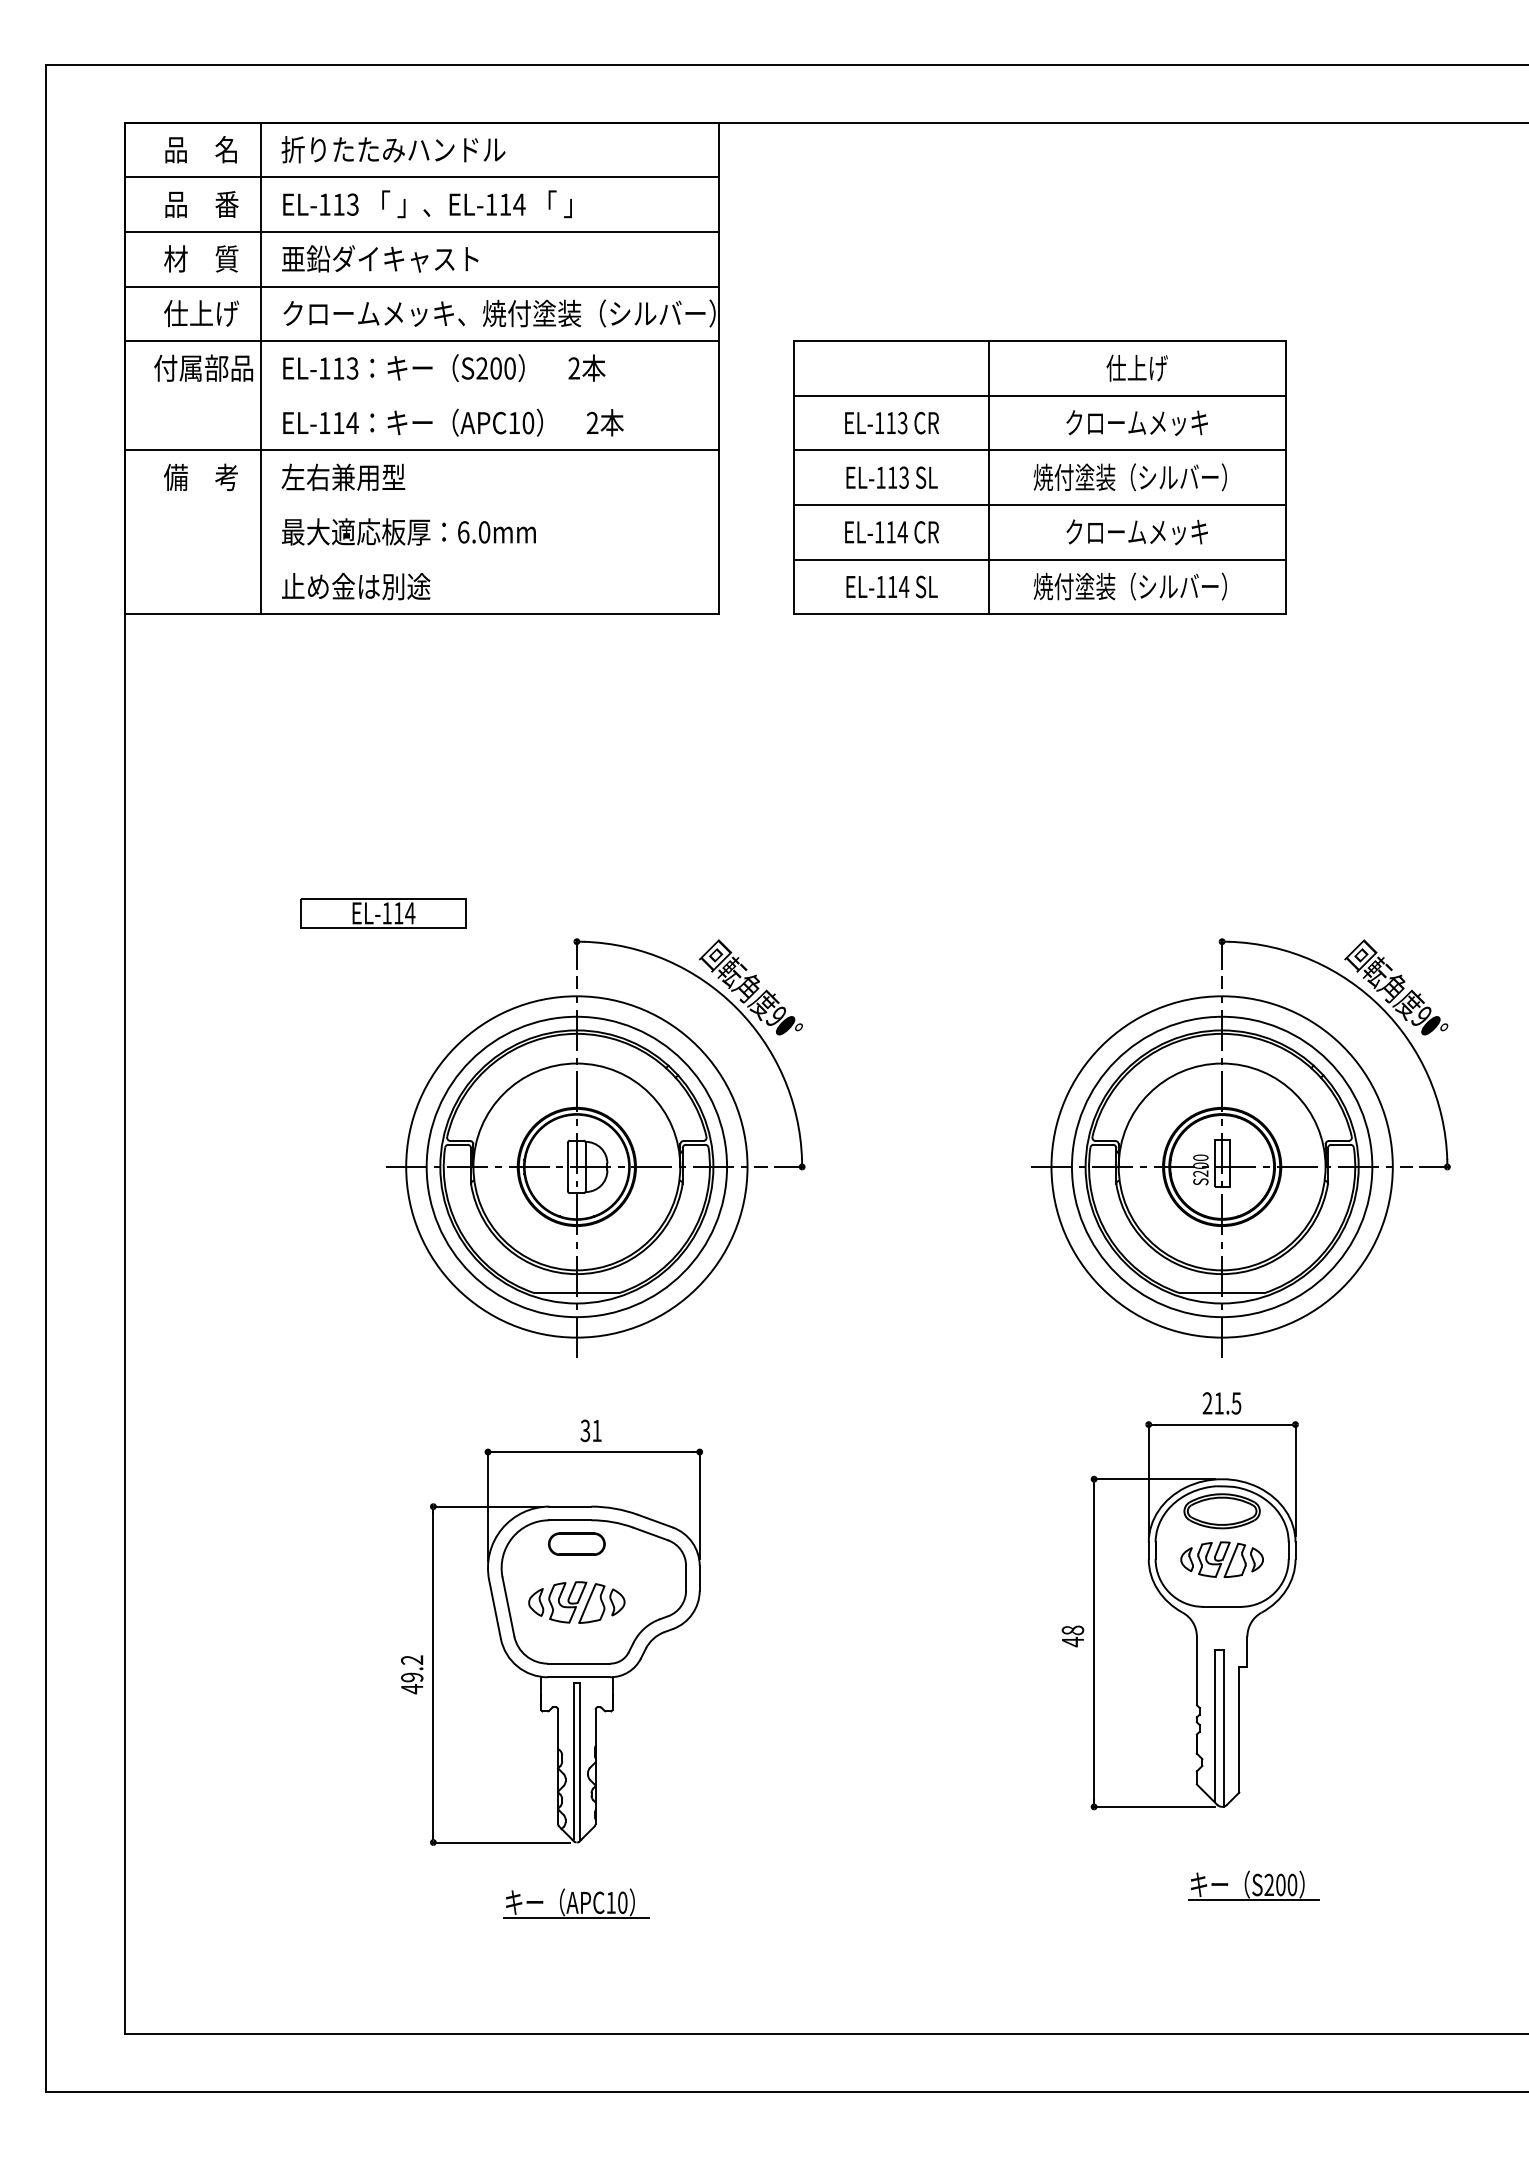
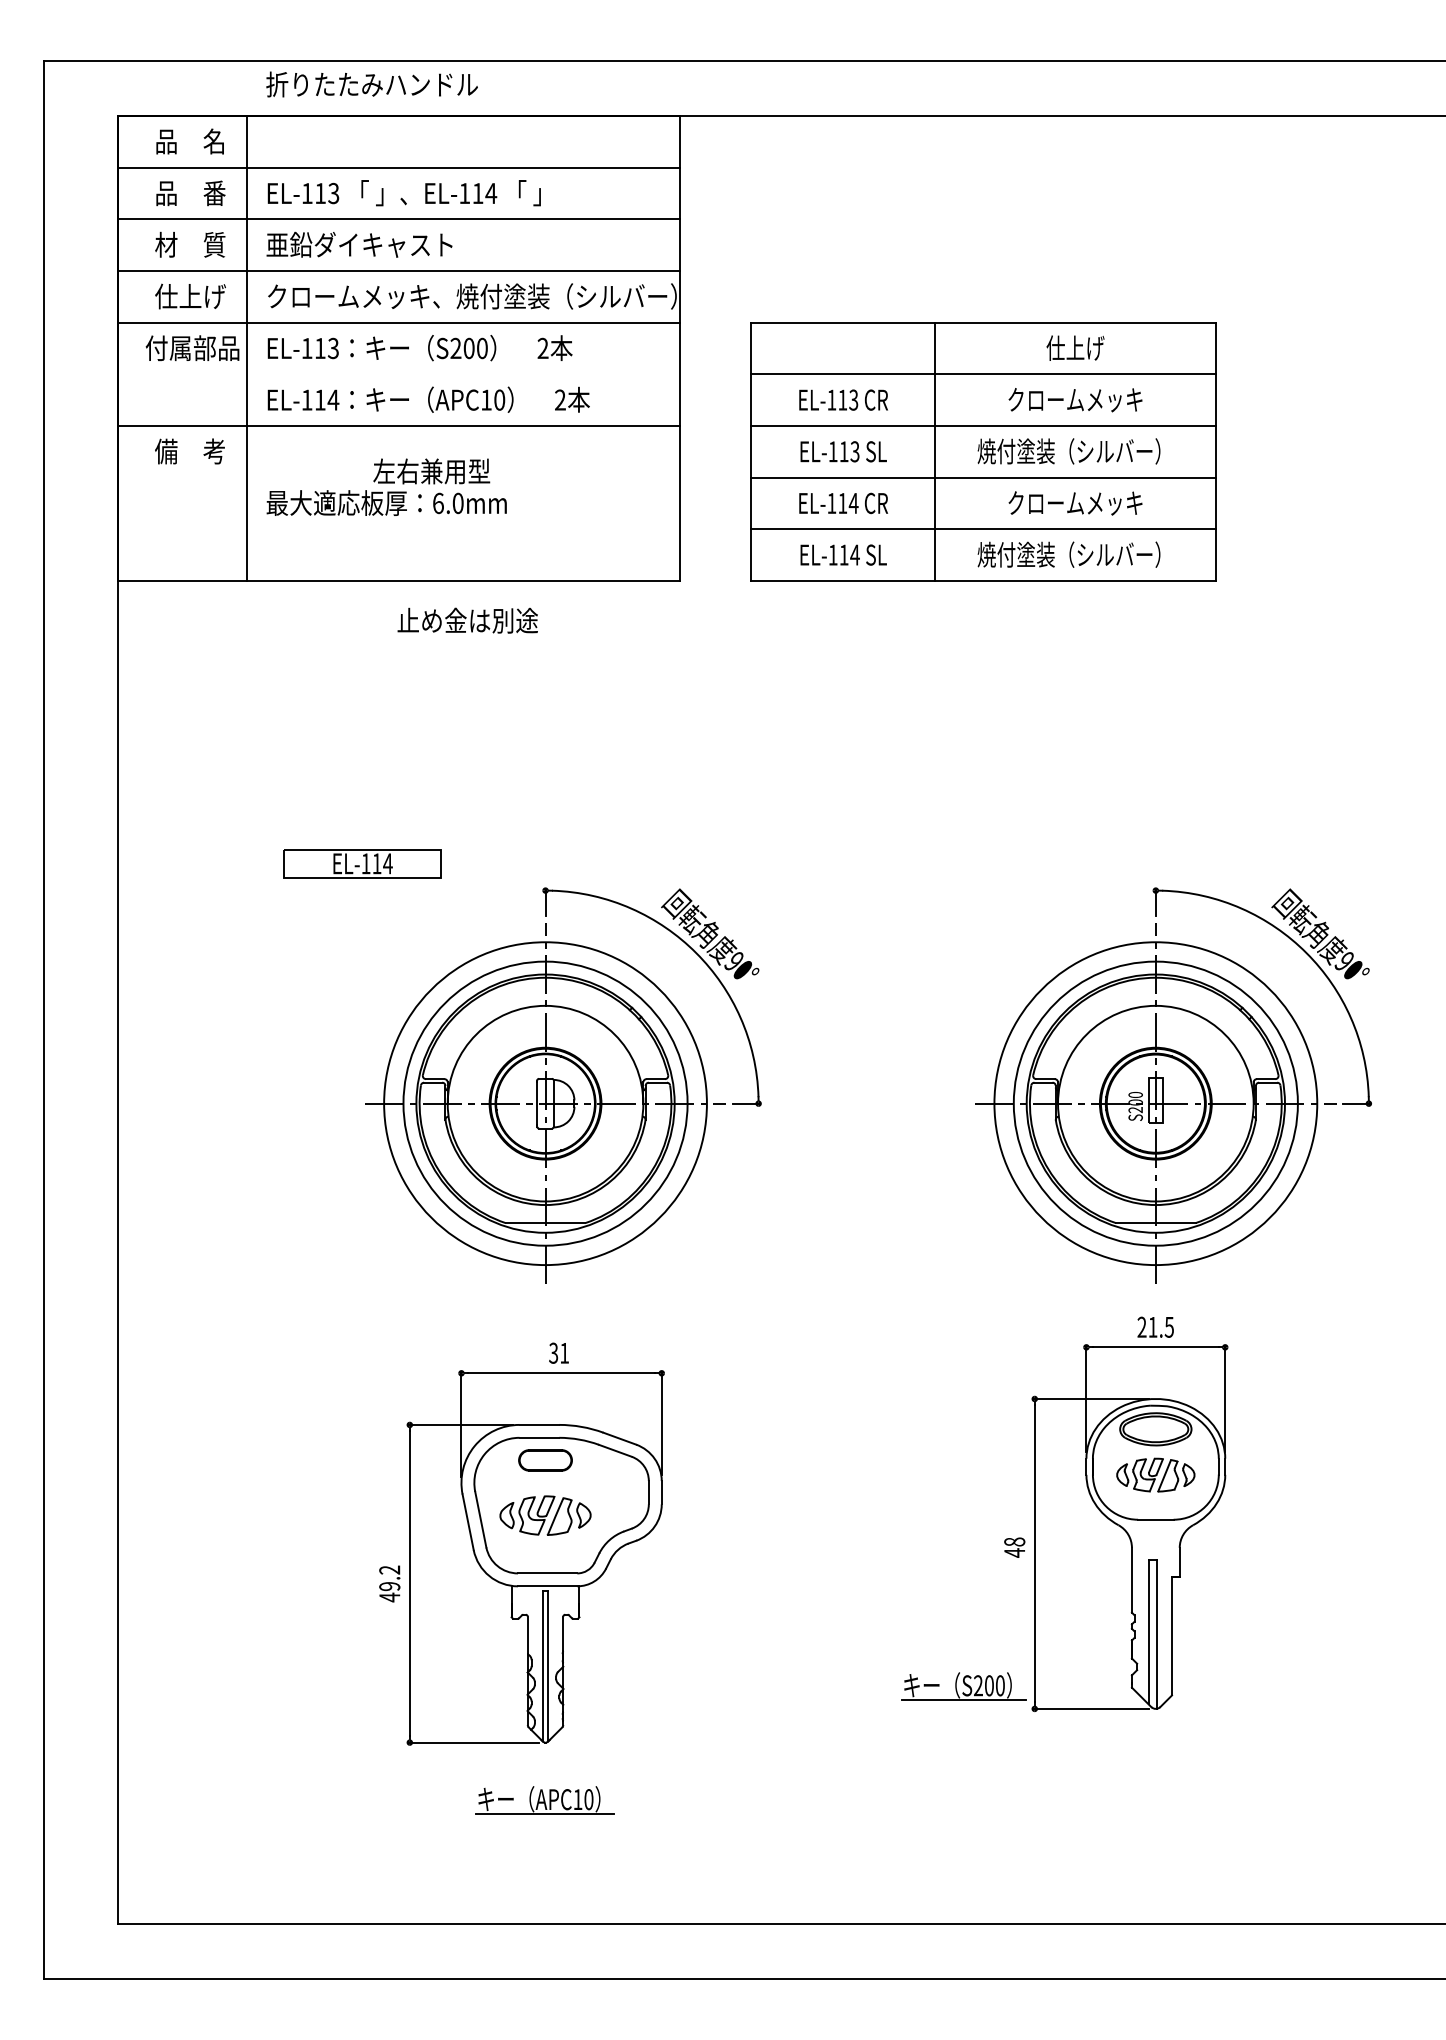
text: (392, 149) -> (371, 84), moved
text: (343, 477) -> (431, 471), moved
text: (355, 586) -> (467, 620), moved
part: (1253, 1885) -> (963, 1686), moved

